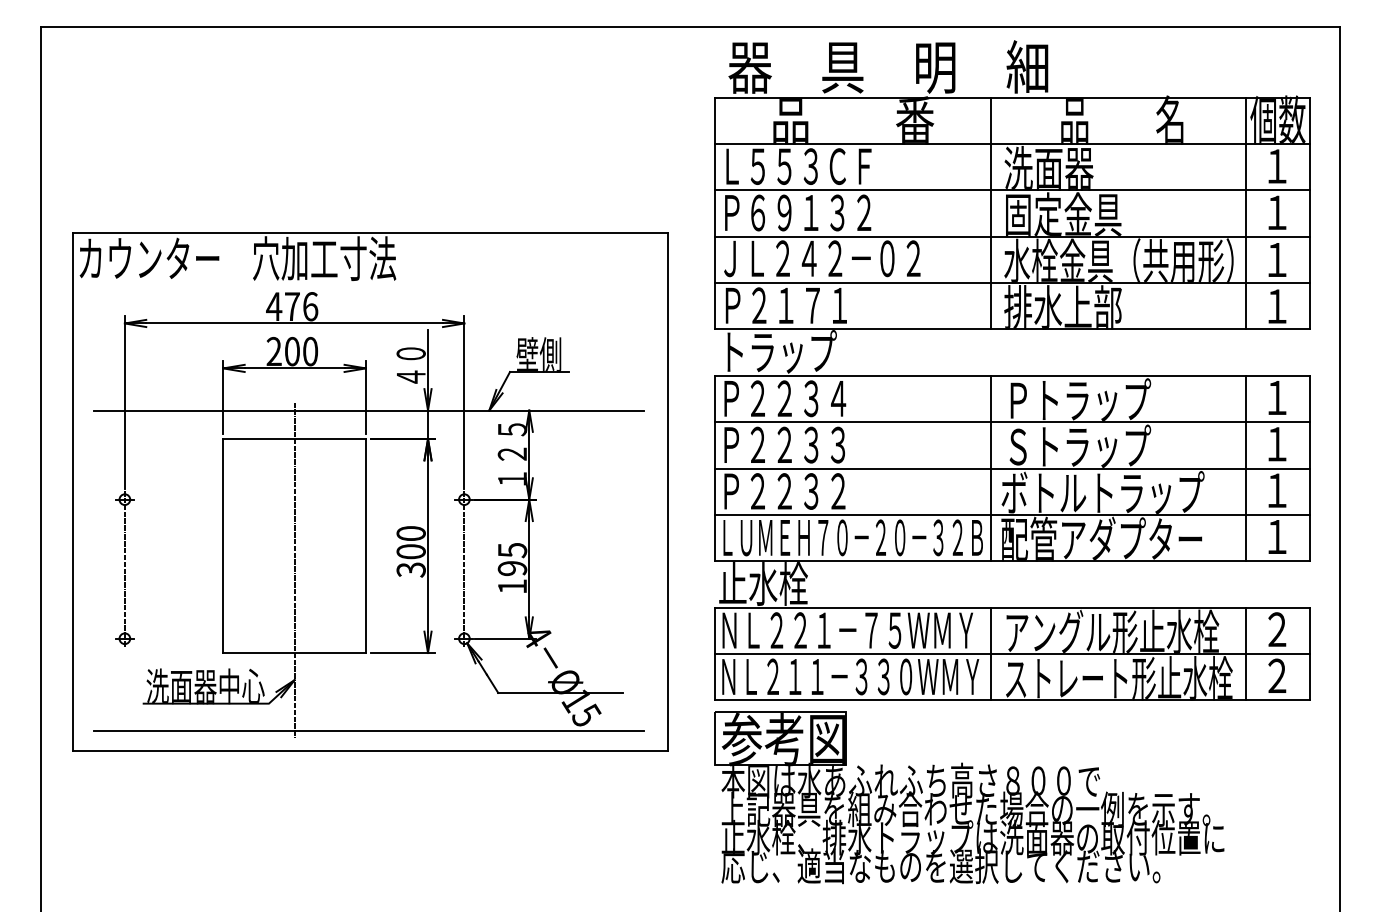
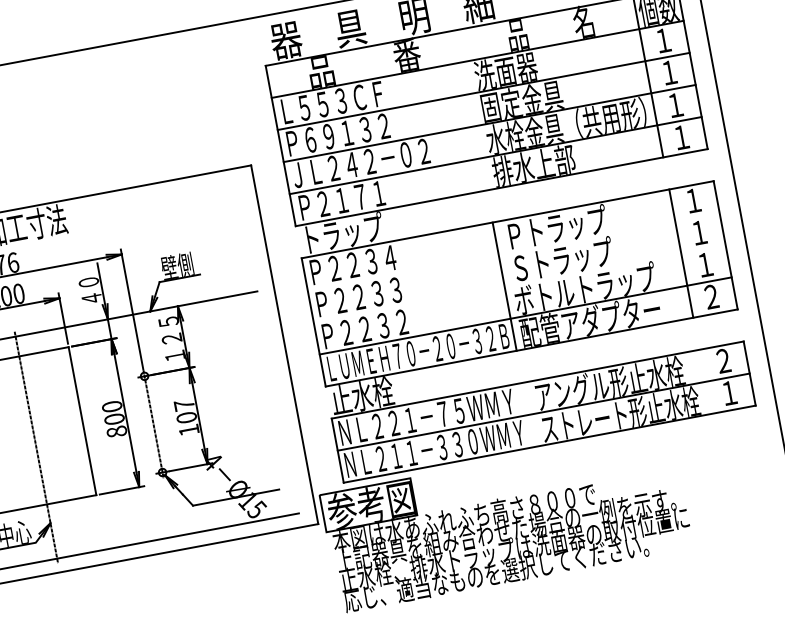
line: (990, 213) -> (471, 110), removed
line: (1012, 422) -> (513, 252), removed
line: (1012, 468) -> (519, 283), removed
text: (1277, 536) -> (711, 296), １ -> ２
text: (512, 559) -> (185, 411), 195 -> 107
text: (410, 569) -> (116, 431), 300 -> 800
line: (990, 653) -> (528, 414), removed
line: (1246, 653) -> (705, 381), removed
text: (1277, 675) -> (729, 392), ２ -> １
part: (969, 797) -> (506, 521), moved

